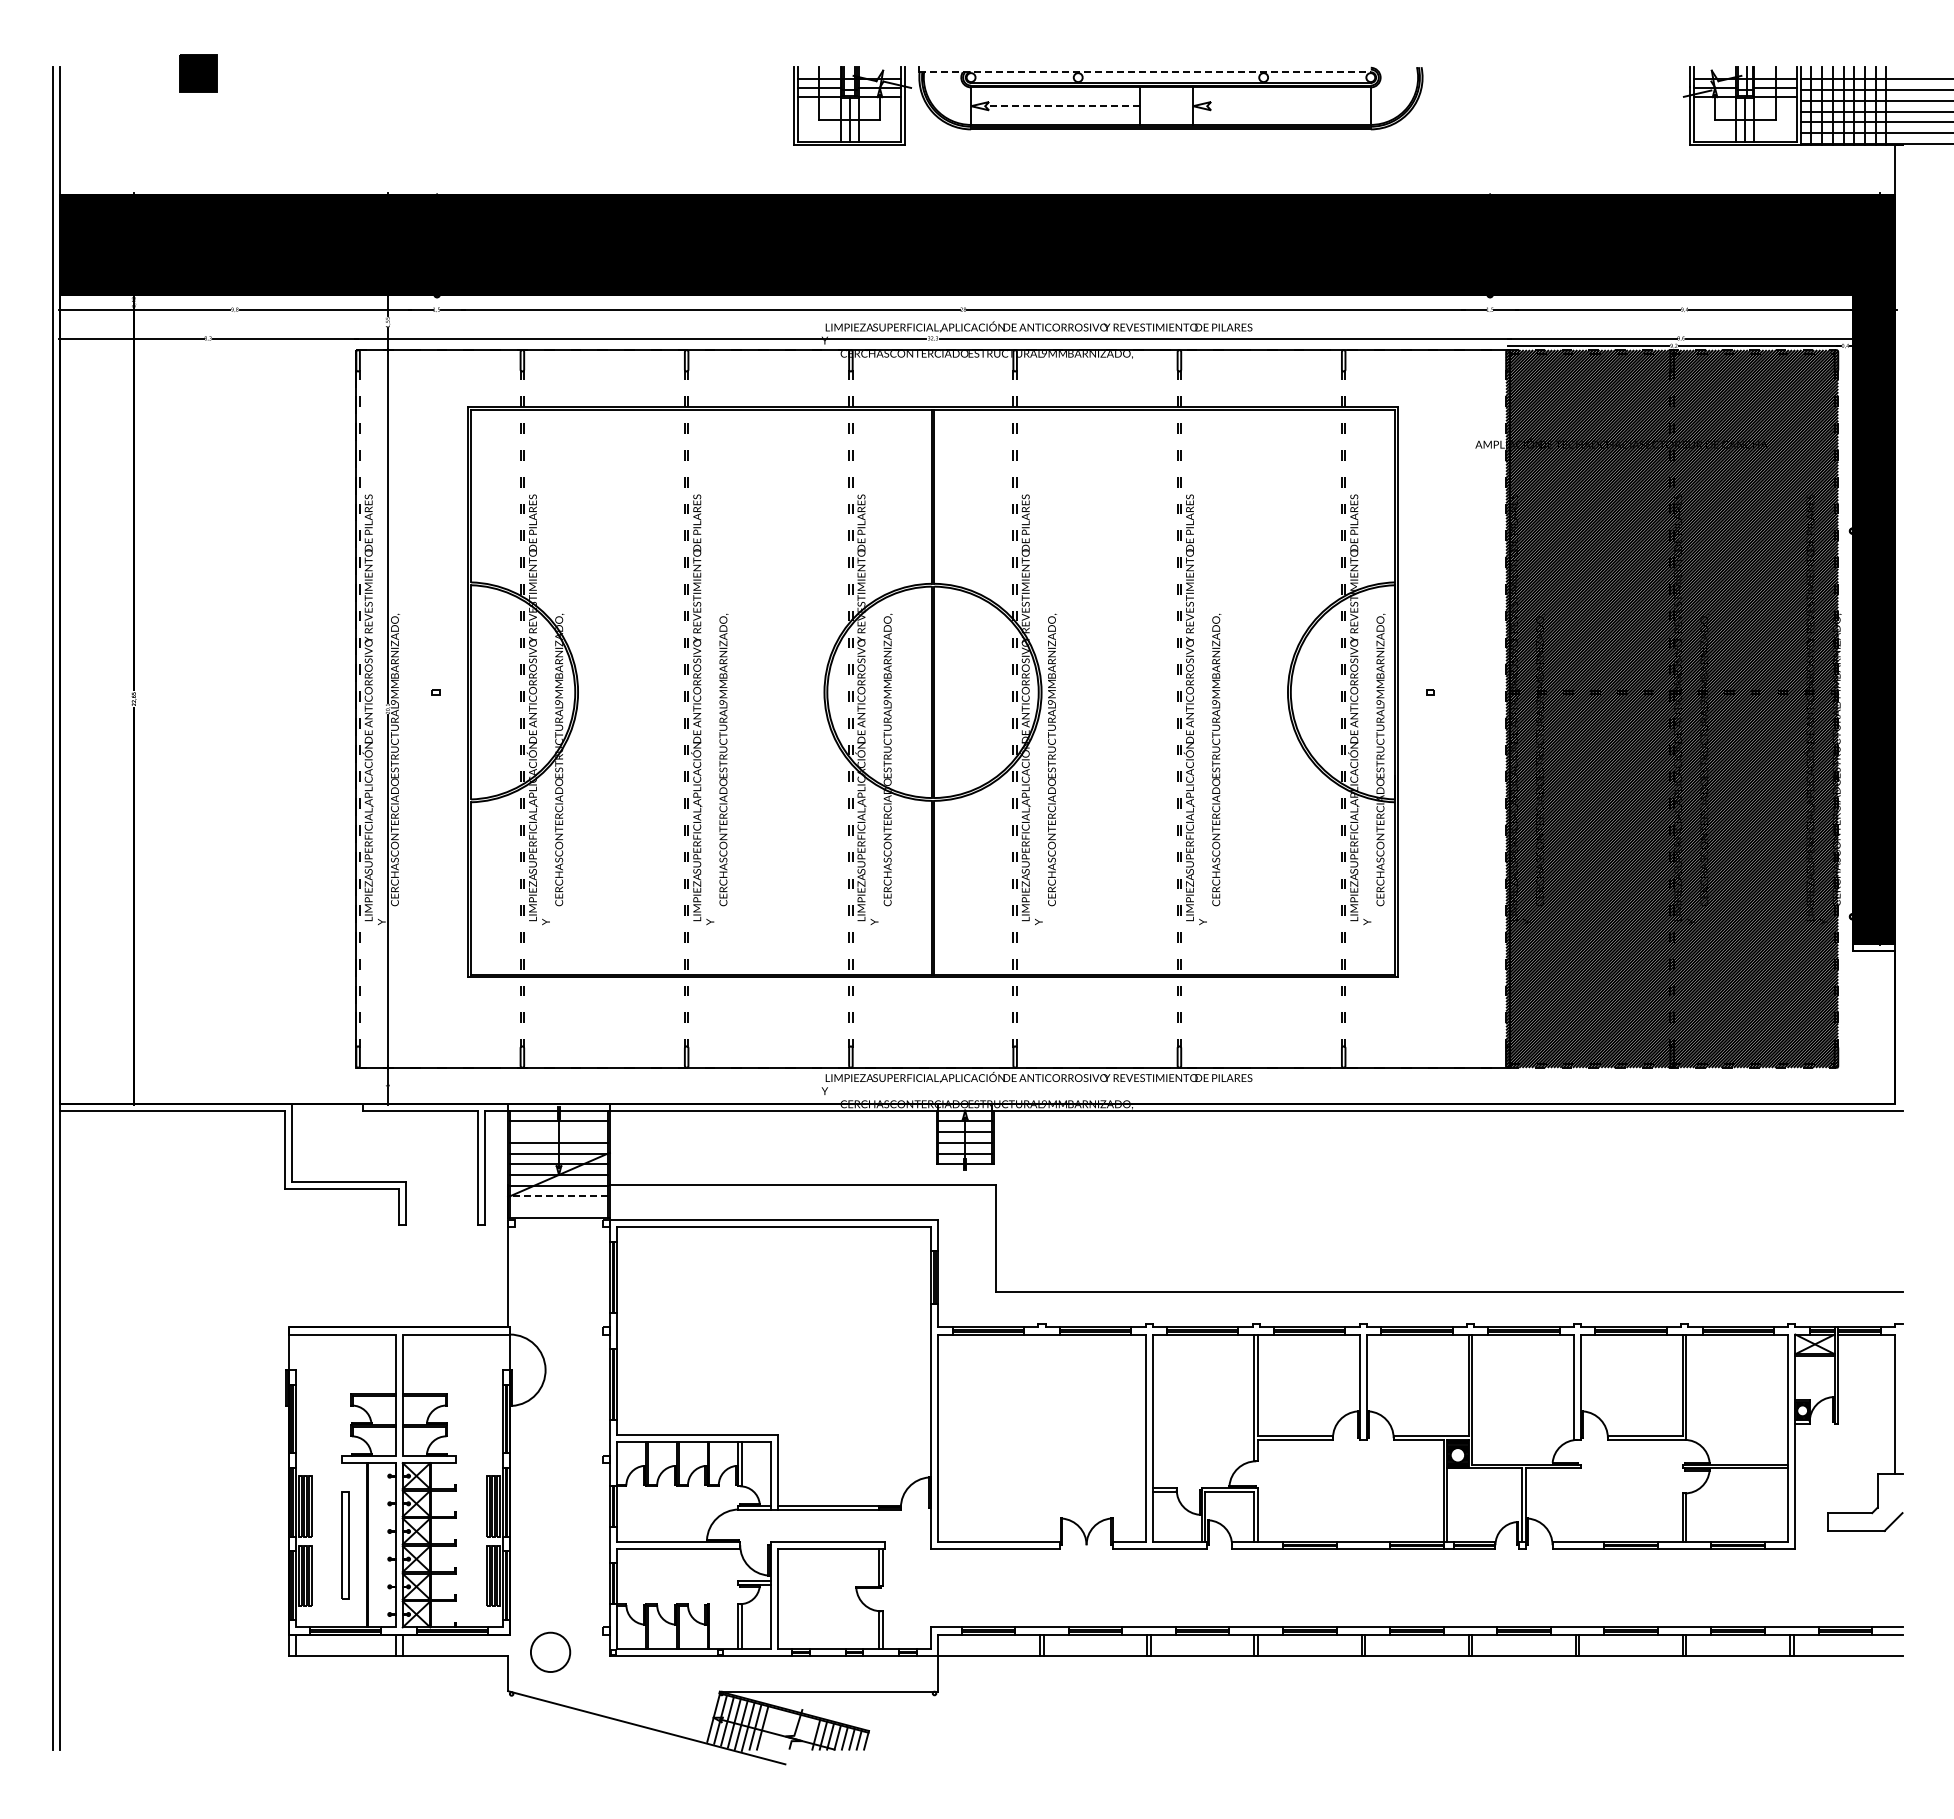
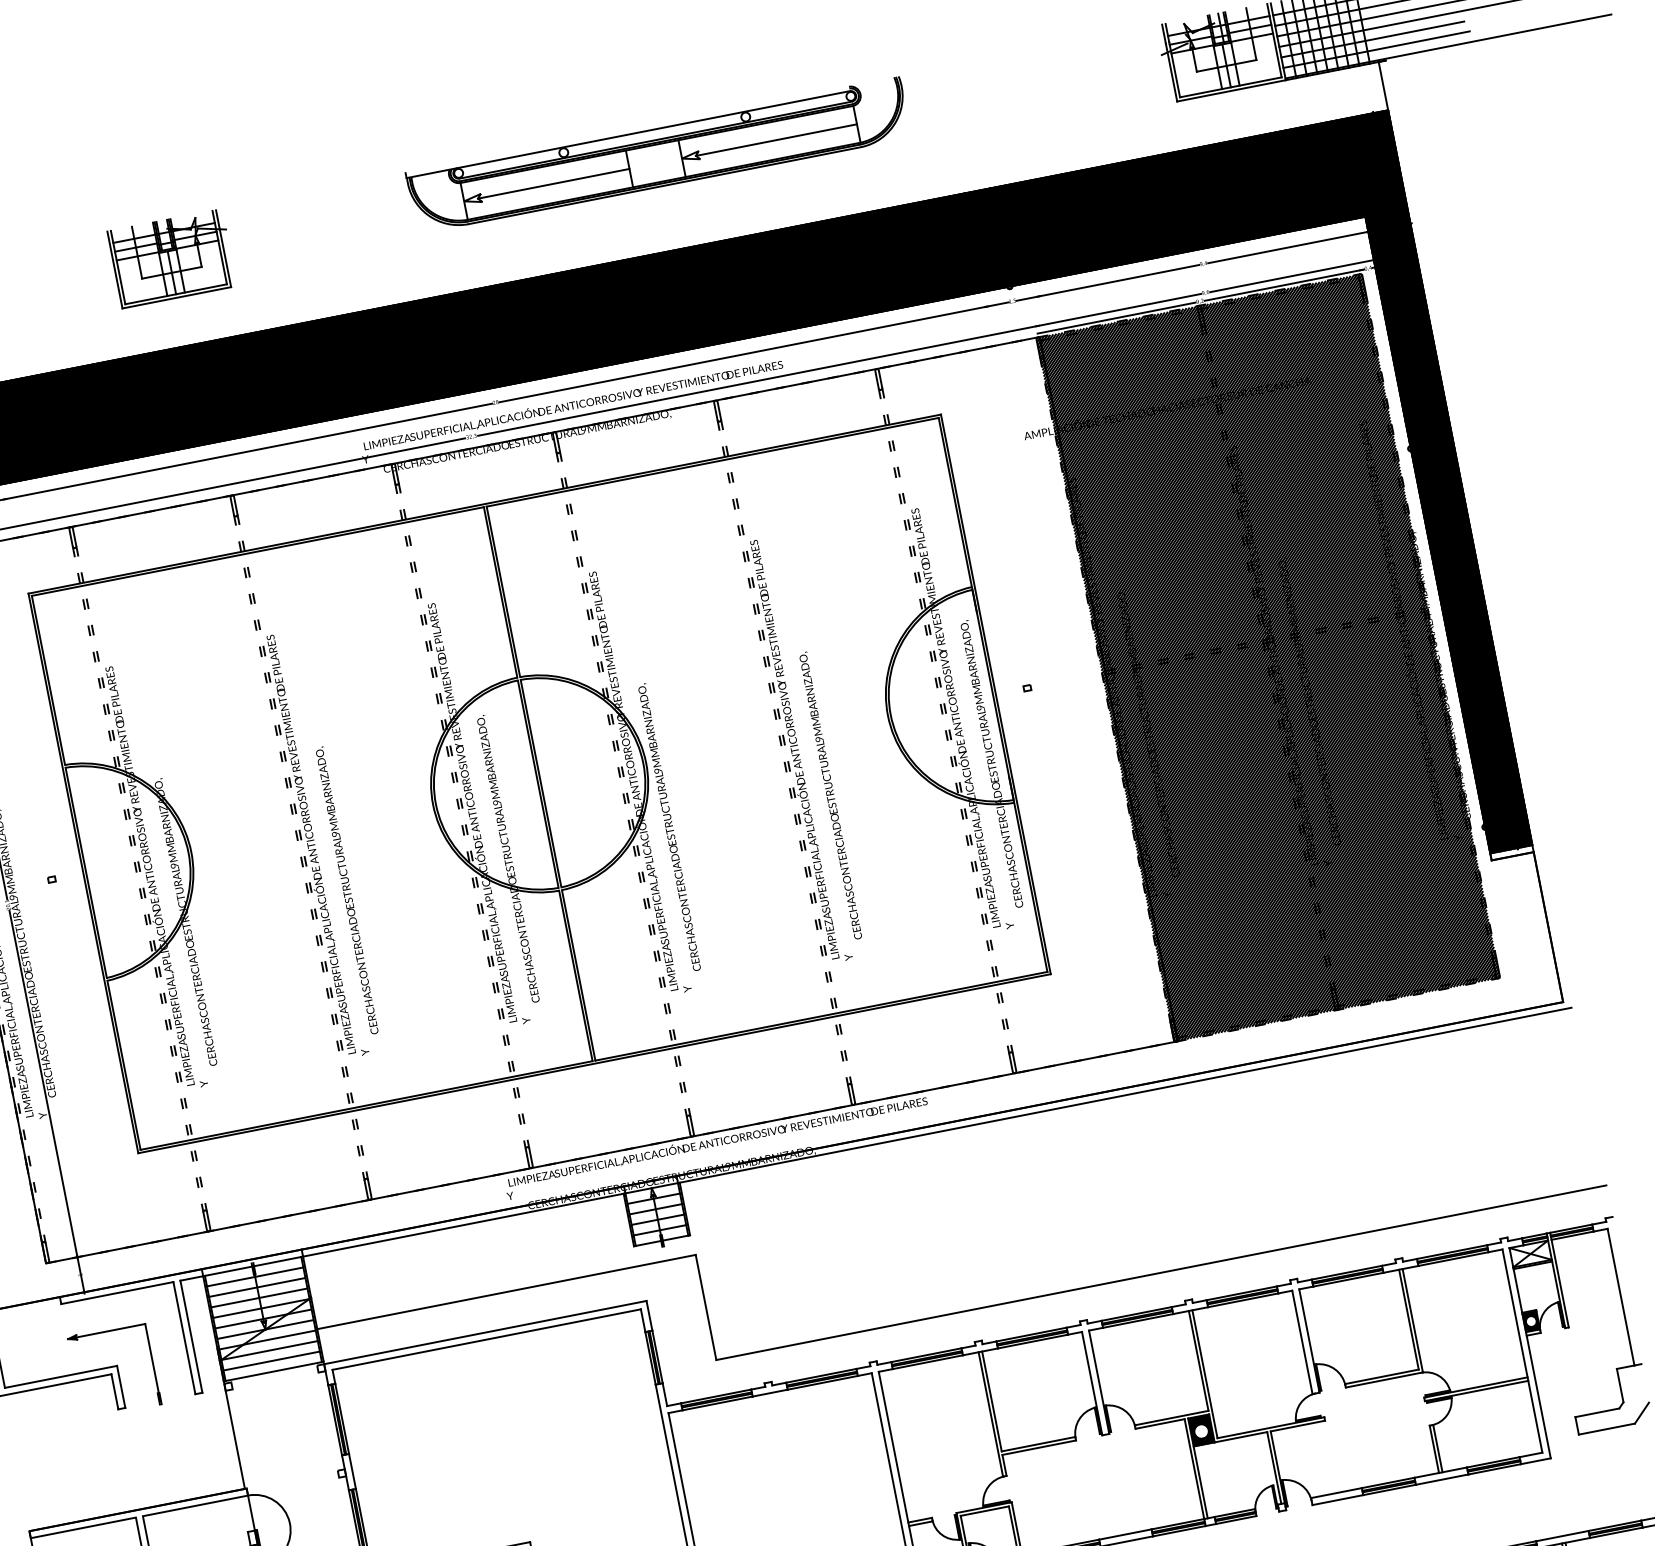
line: (1144, 72) -> (627, 134), dashed -> solid
part: (852, 105) -> (171, 258), moved
line: (1061, 106) -> (552, 184), dashed -> solid
line: (1289, 106) -> (776, 140), added
line: (558, 1132) -> (256, 1287), added
part: (402, 1146) -> (106, 1331), added
line: (558, 1196) -> (269, 1350), dashed -> solid
line: (558, 1207) -> (271, 1361), added

